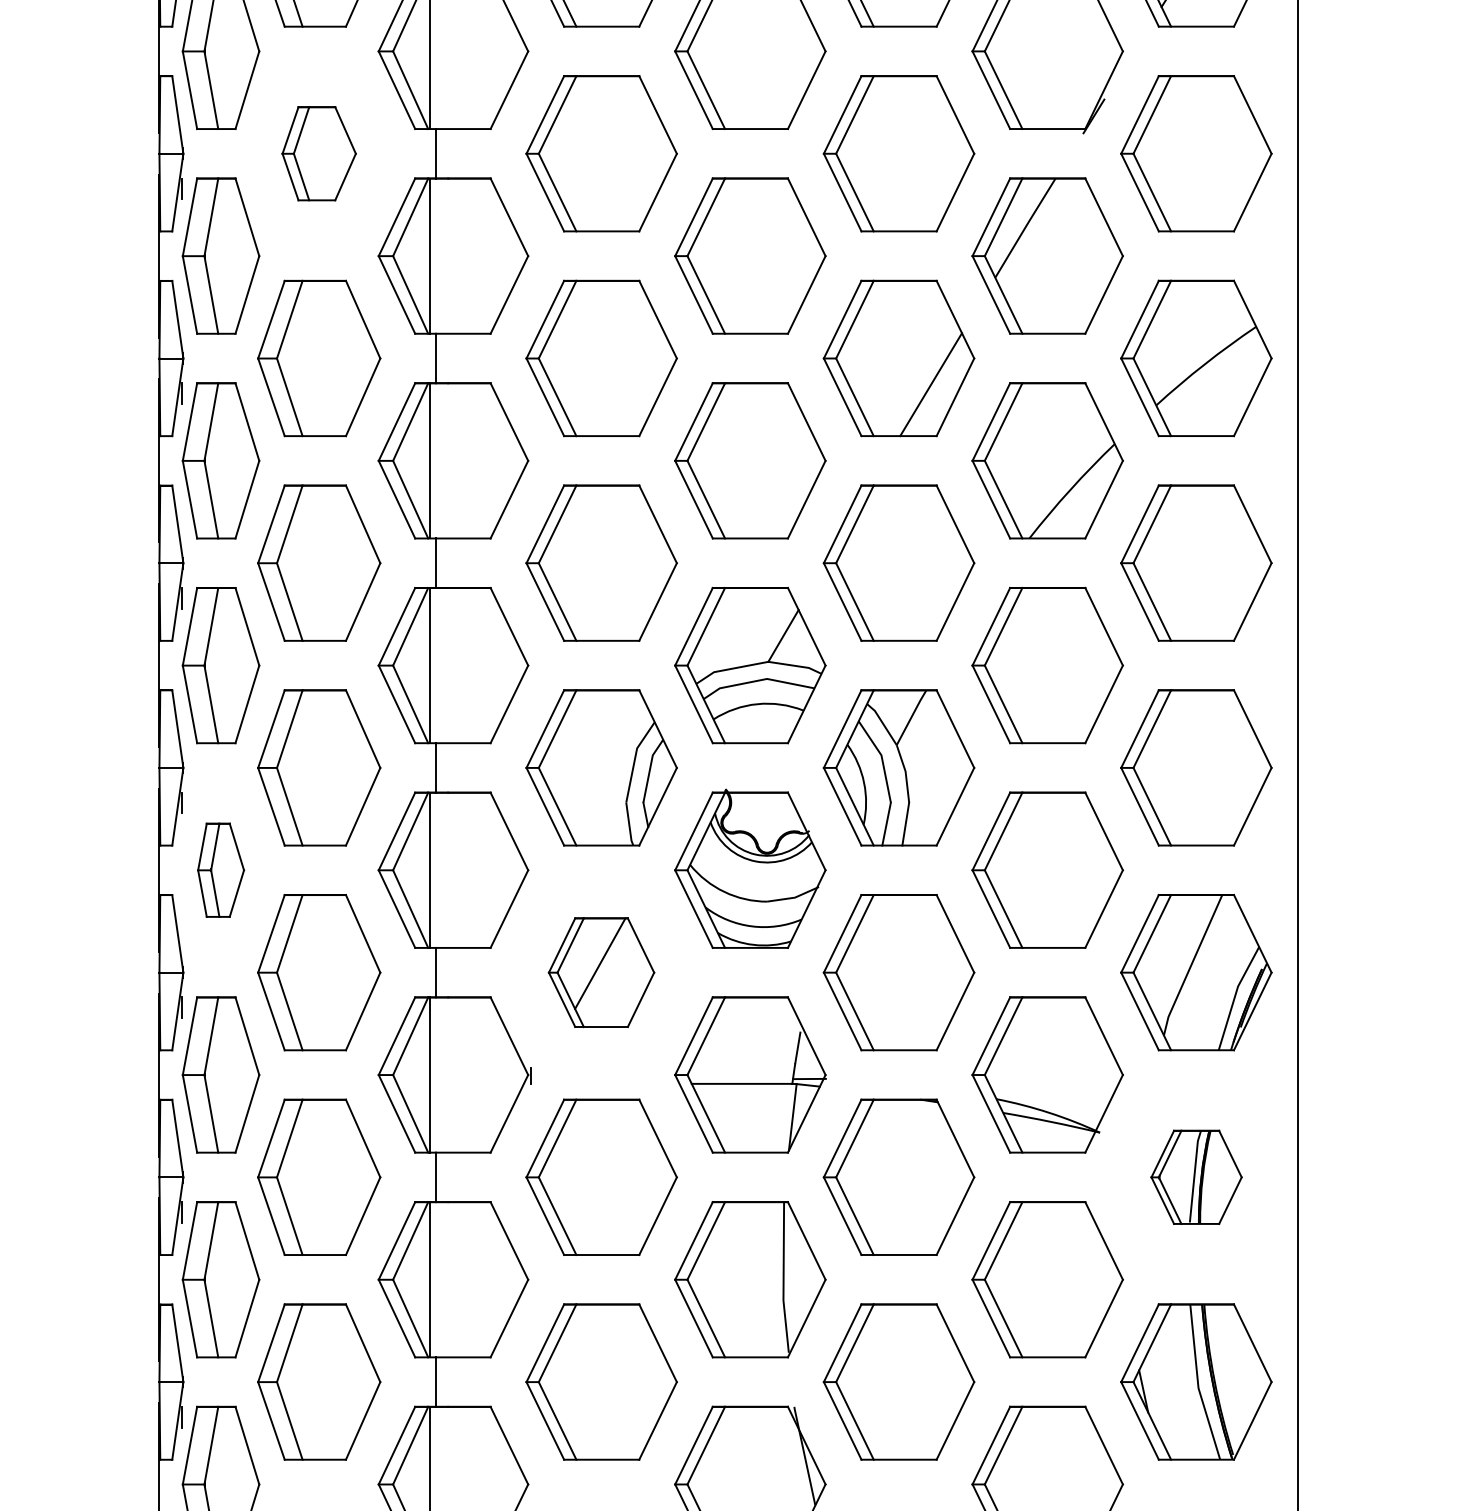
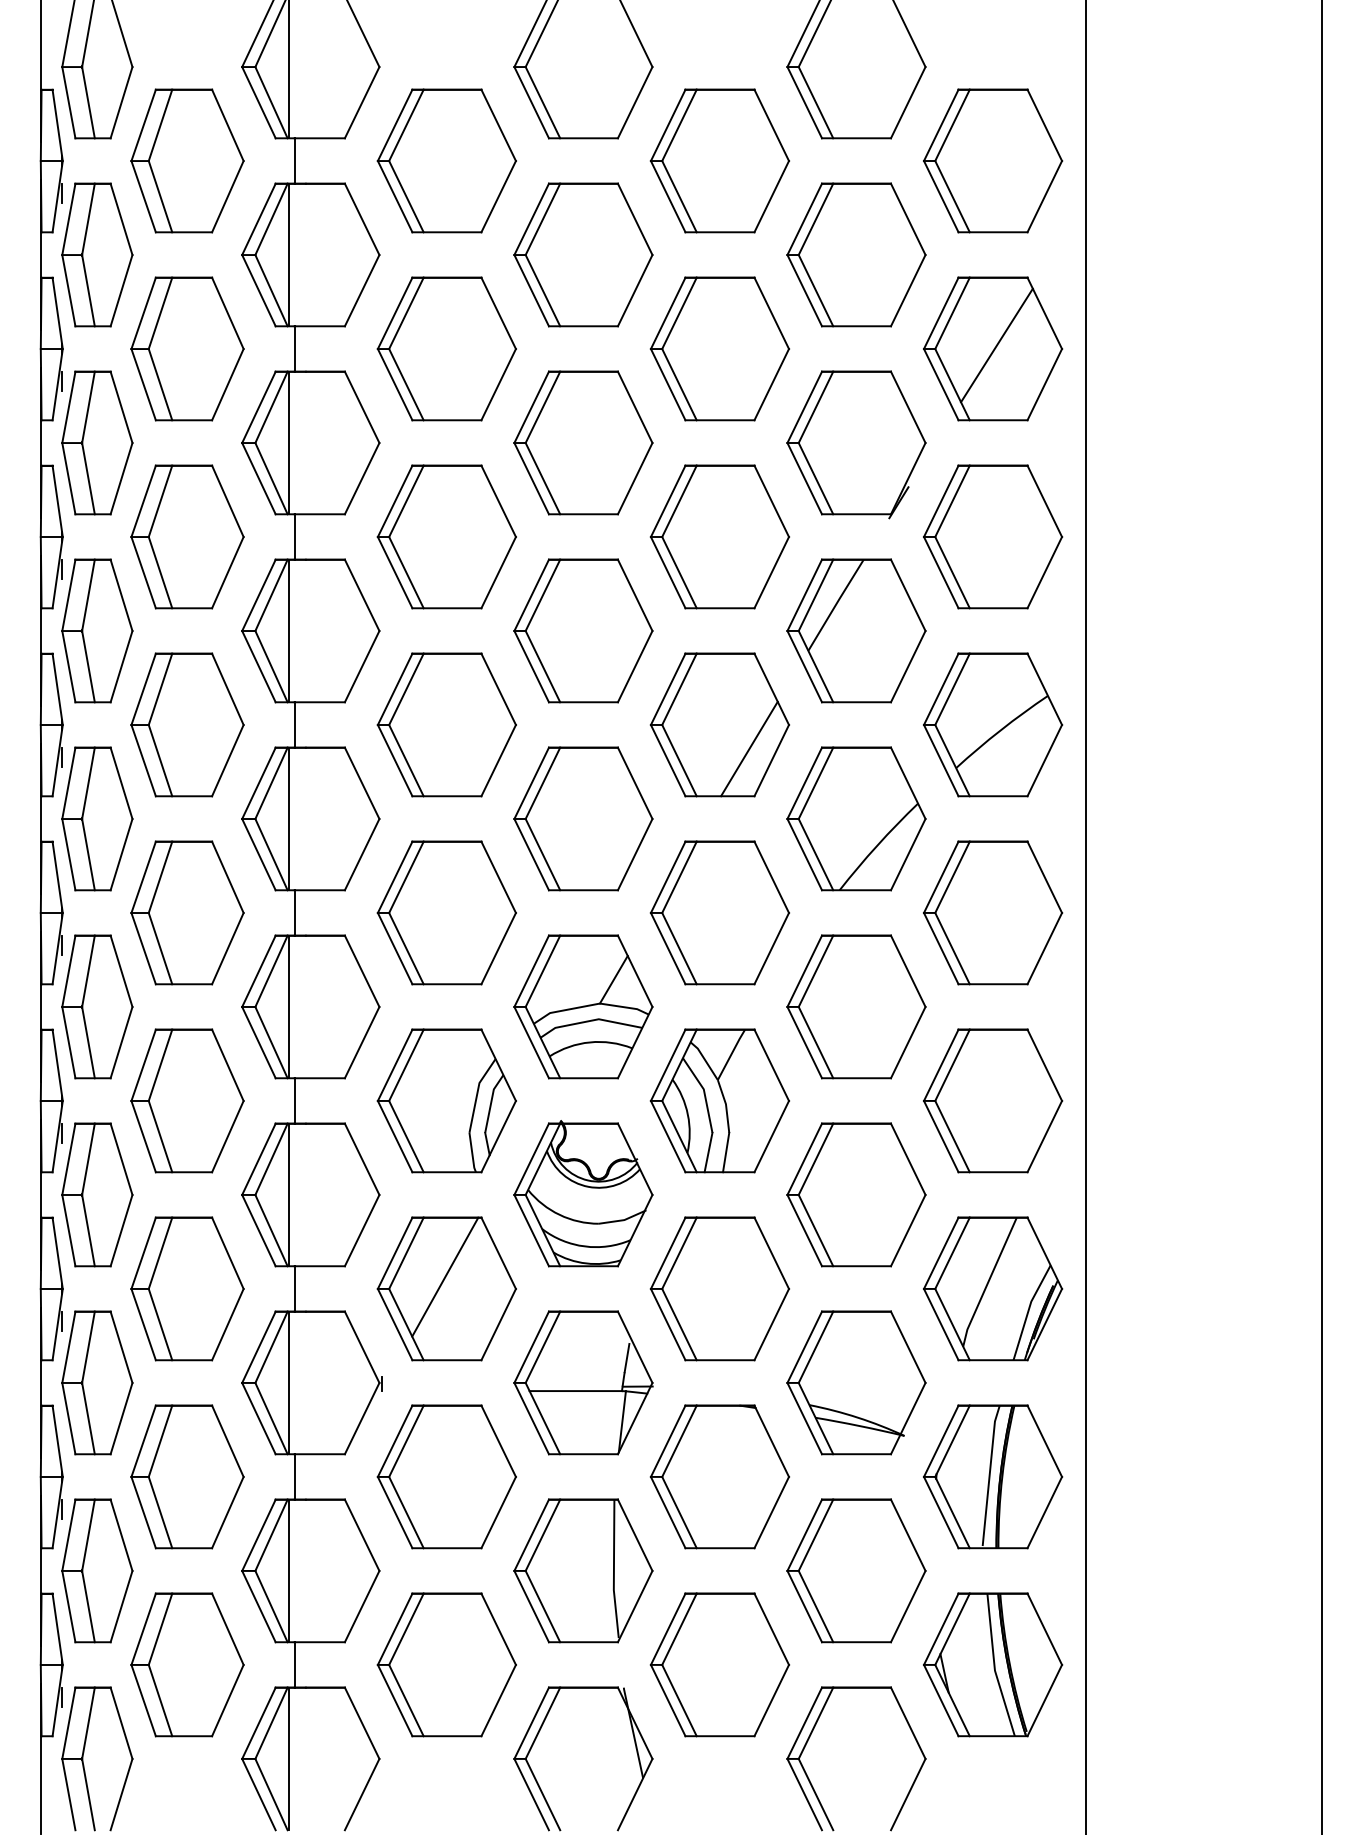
part: (319, 153) -> (187, 536), size x1.67
part: (221, 869) -> (97, 1194), size x1.67
part: (601, 972) -> (446, 1288), size x1.43
part: (1196, 1176) -> (993, 1476), size x1.67

